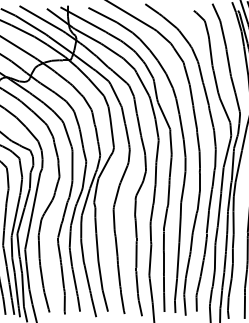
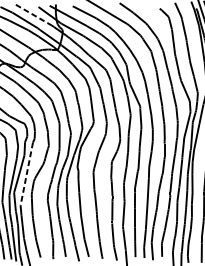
line: (41, 18) -> (34, 15), solid -> dashed
line: (32, 211) -> (26, 174), solid -> dashed

